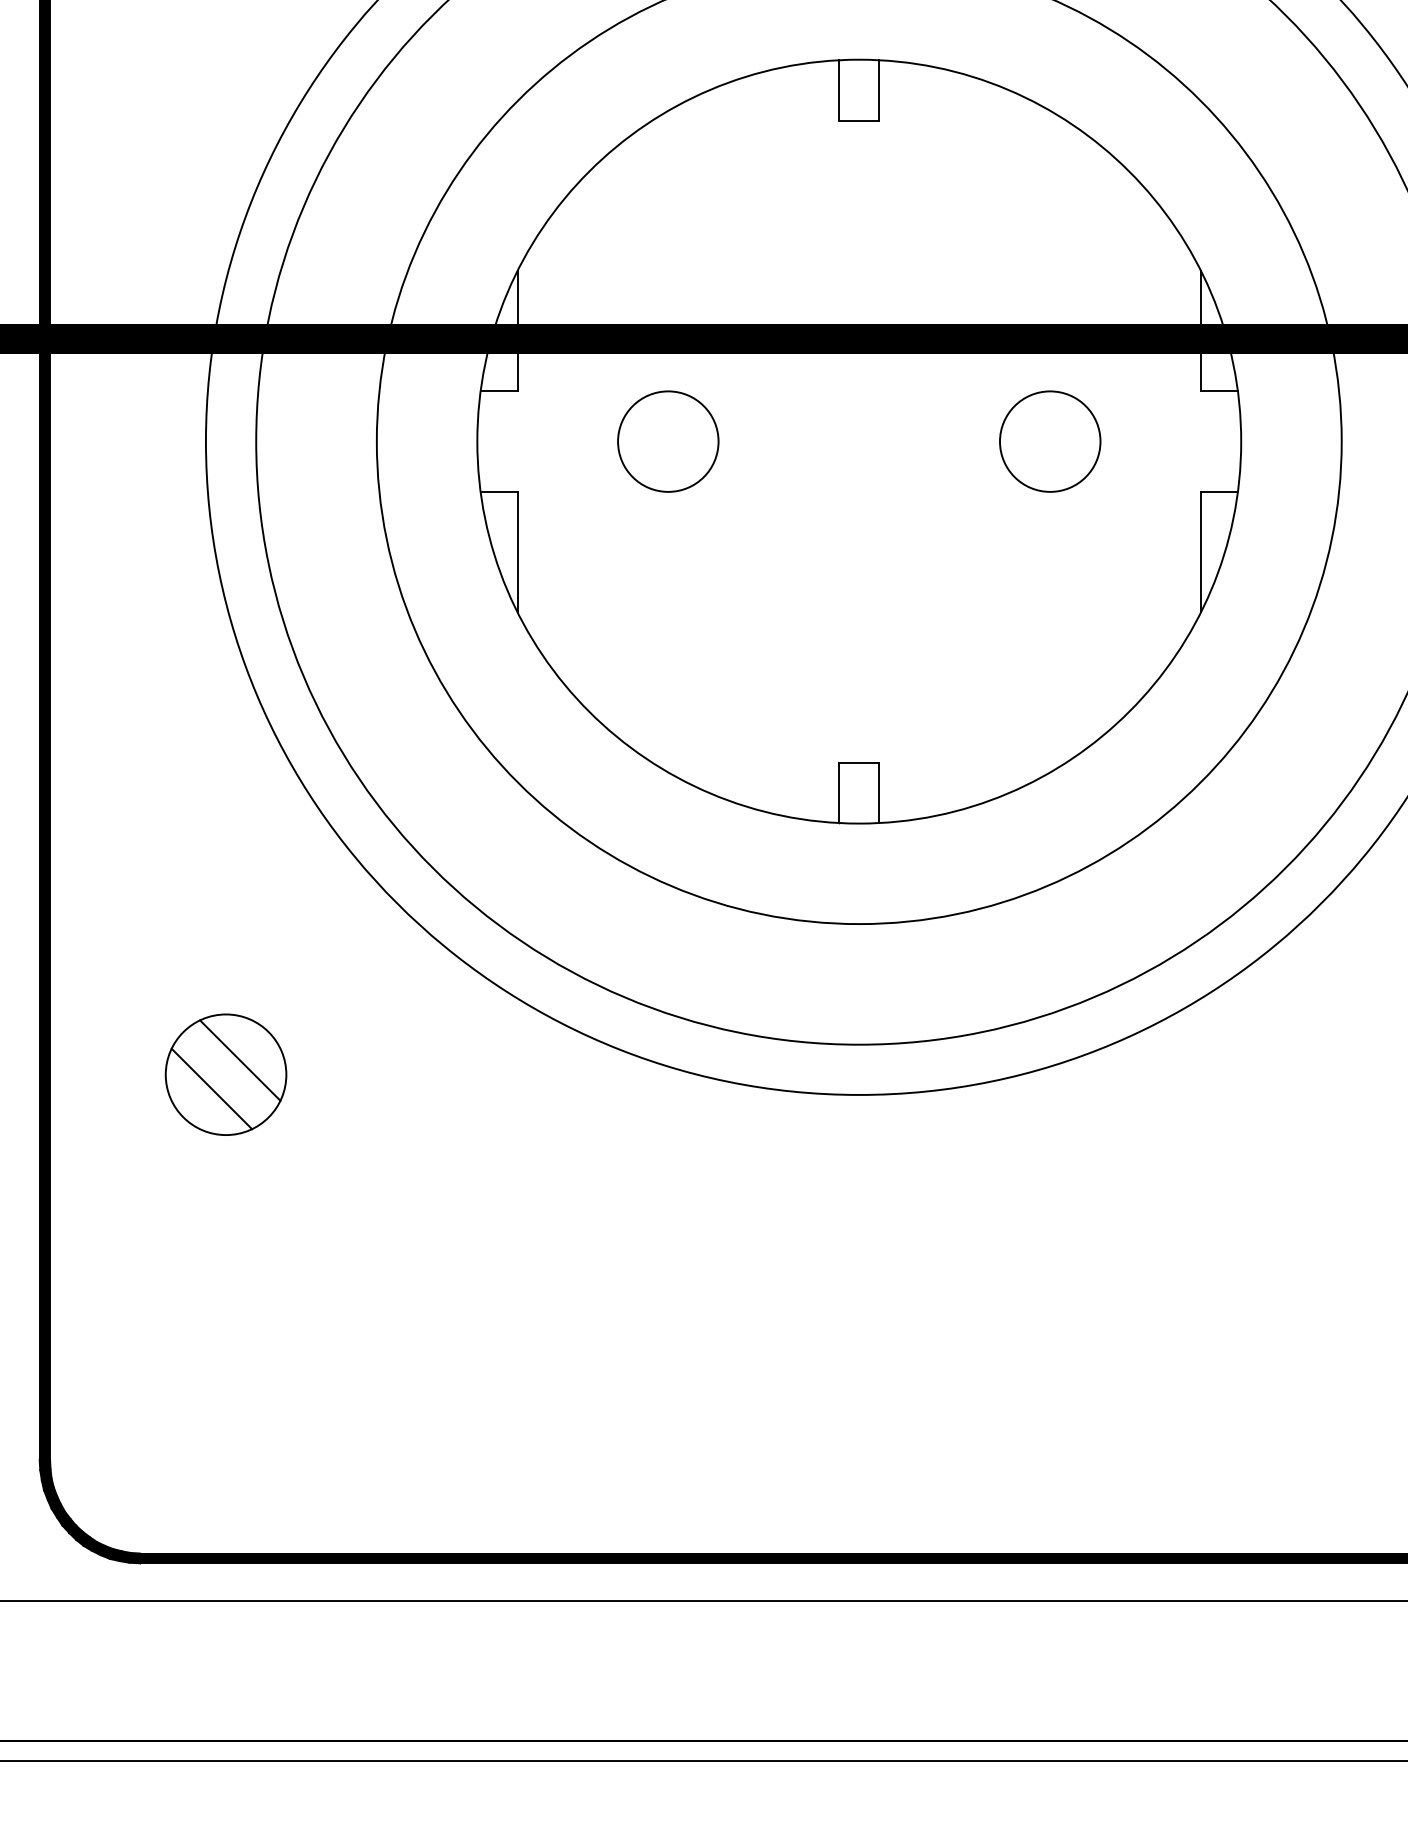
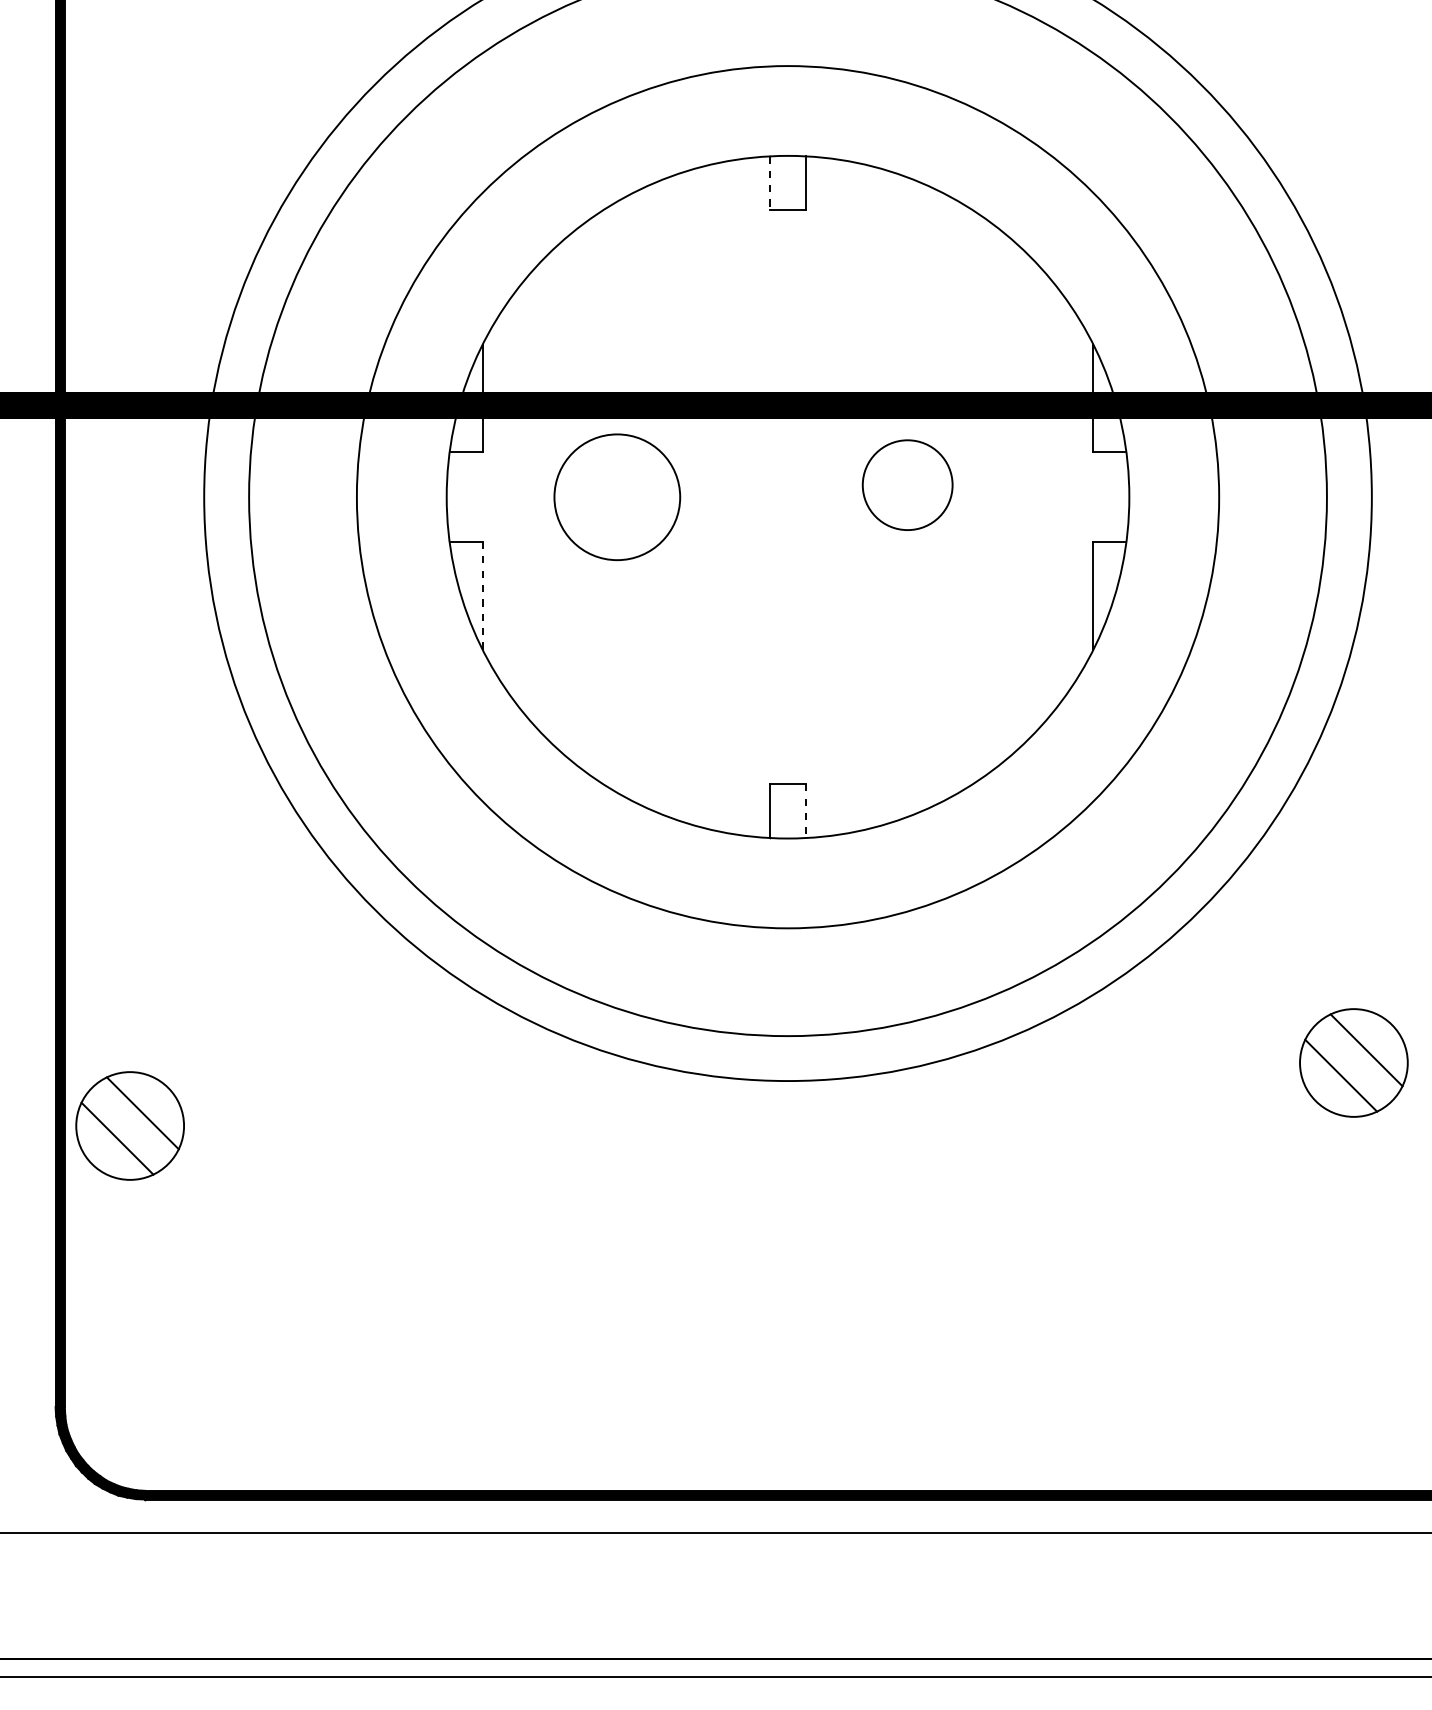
line: (839, 90) -> (770, 183), solid -> dashed
circle: (668, 440) -> (617, 496), size x1.4
circle: (1050, 440) -> (907, 484), moved
line: (517, 551) -> (482, 595), solid -> dashed
line: (879, 793) -> (806, 811), solid -> dashed
part: (225, 1074) -> (129, 1125), moved

